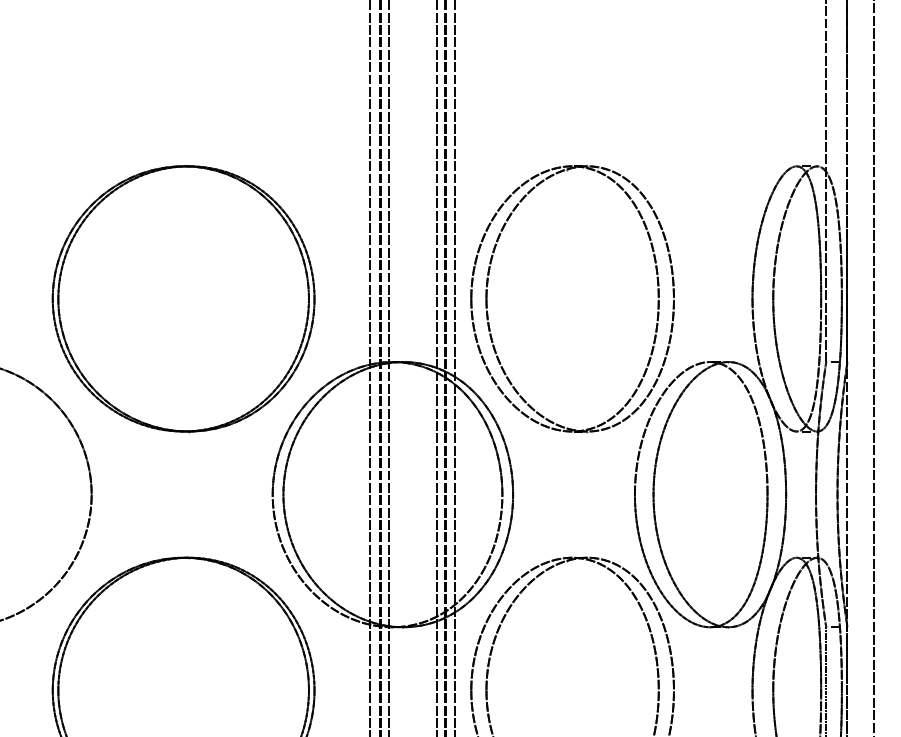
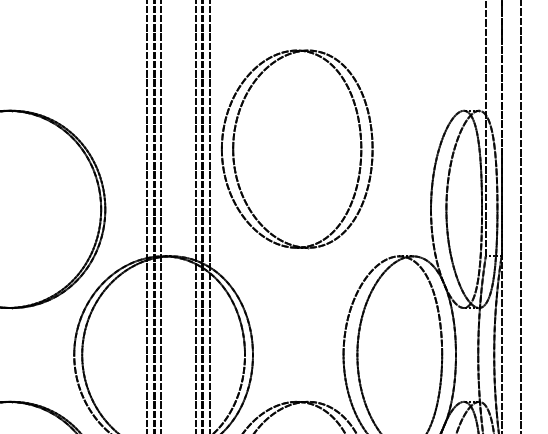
part: (487, 299) -> (233, 149), moved

